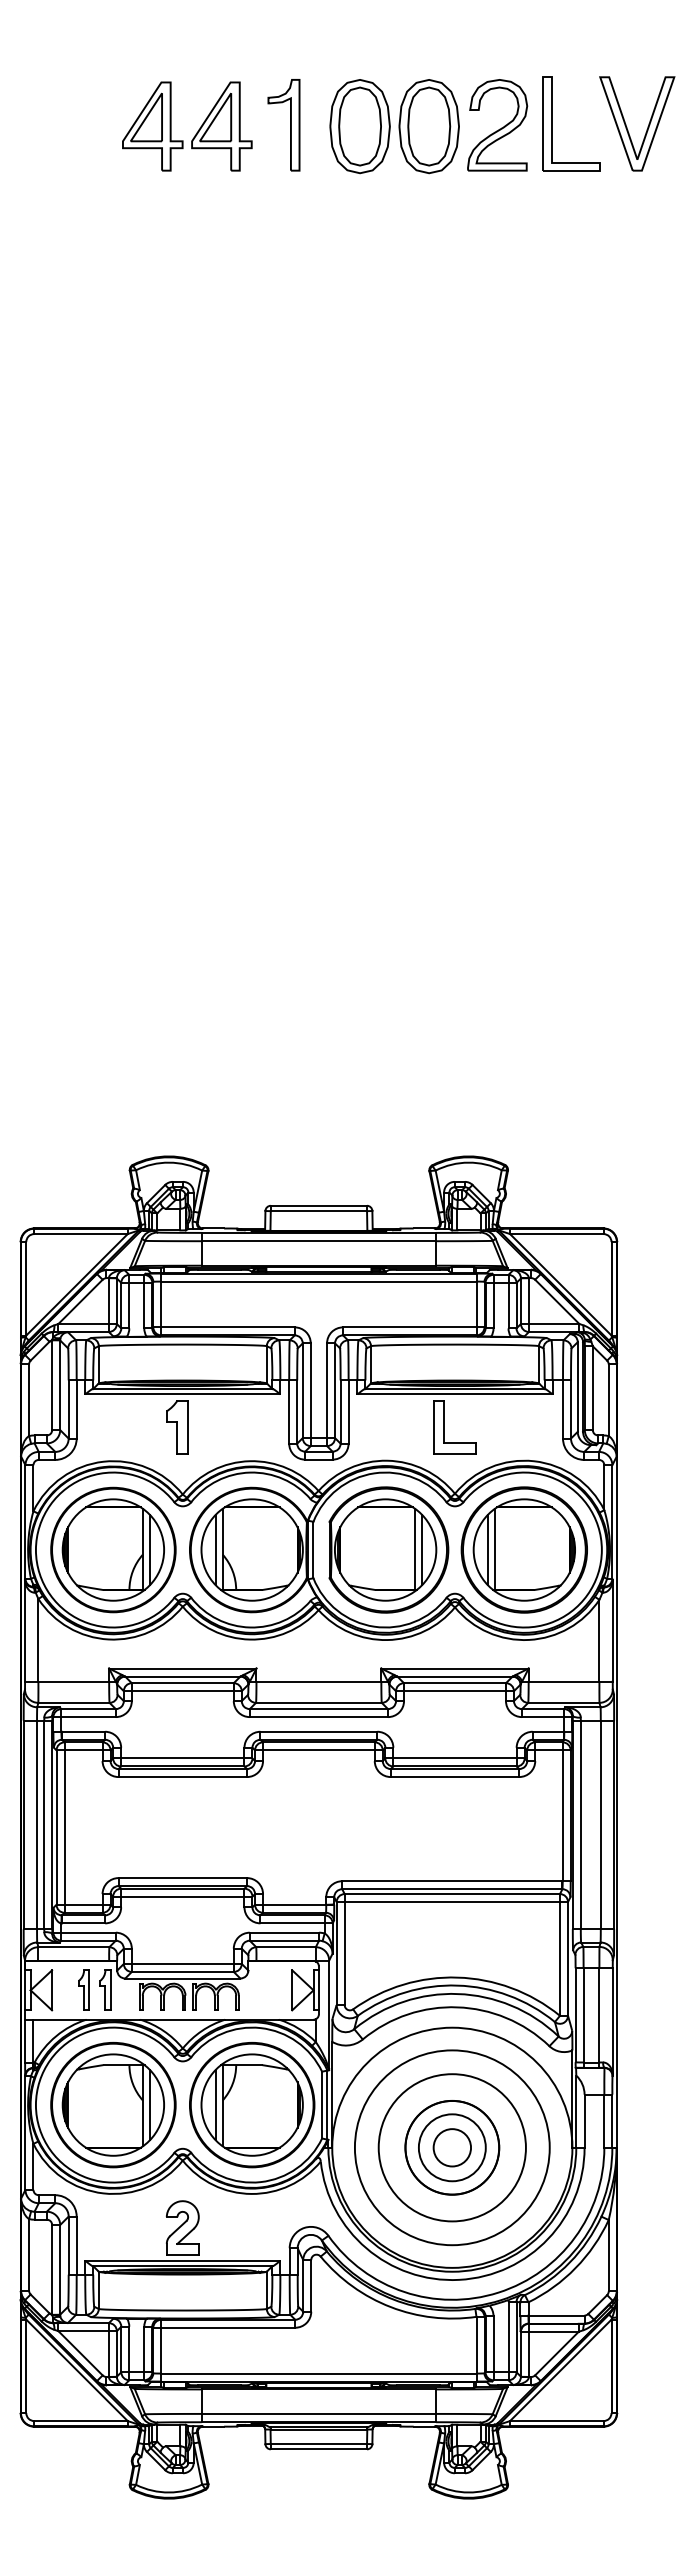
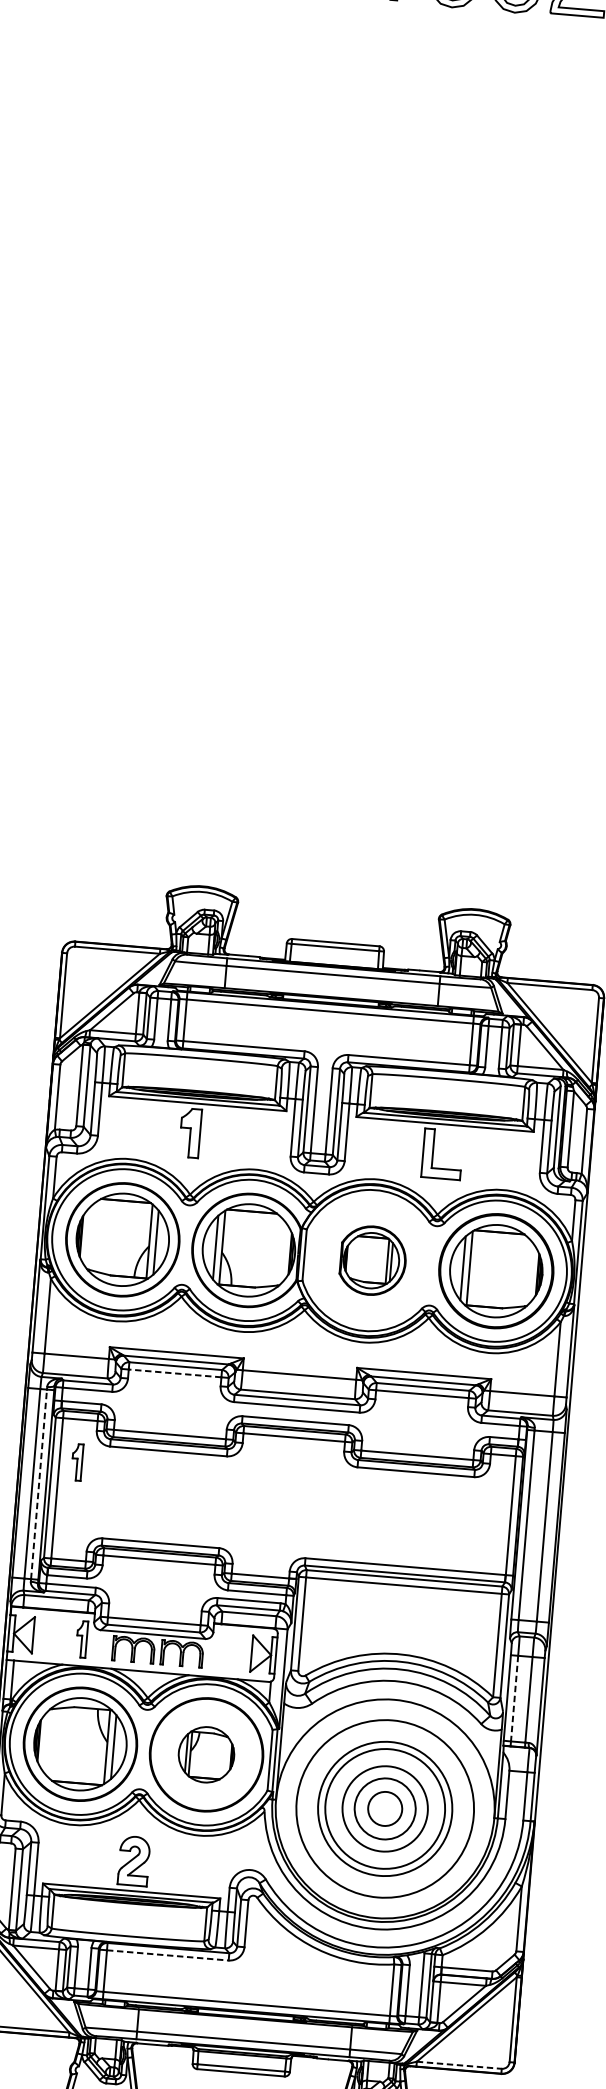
part: (388, 1549) -> (372, 1260), size x0.6
line: (182, 1691) -> (174, 1373), solid -> dashed
line: (44, 1824) -> (39, 1484), solid -> dashed
part: (83, 1989) -> (76, 1461), moved
line: (583, 2015) -> (514, 1698), solid -> dashed
part: (251, 2104) -> (205, 1754), size x0.6
circle: (452, 2147) -> (385, 1808), size x1.4
line: (228, 2327) -> (168, 1955), solid -> dashed
line: (556, 2421) -> (458, 2065), solid -> dashed

